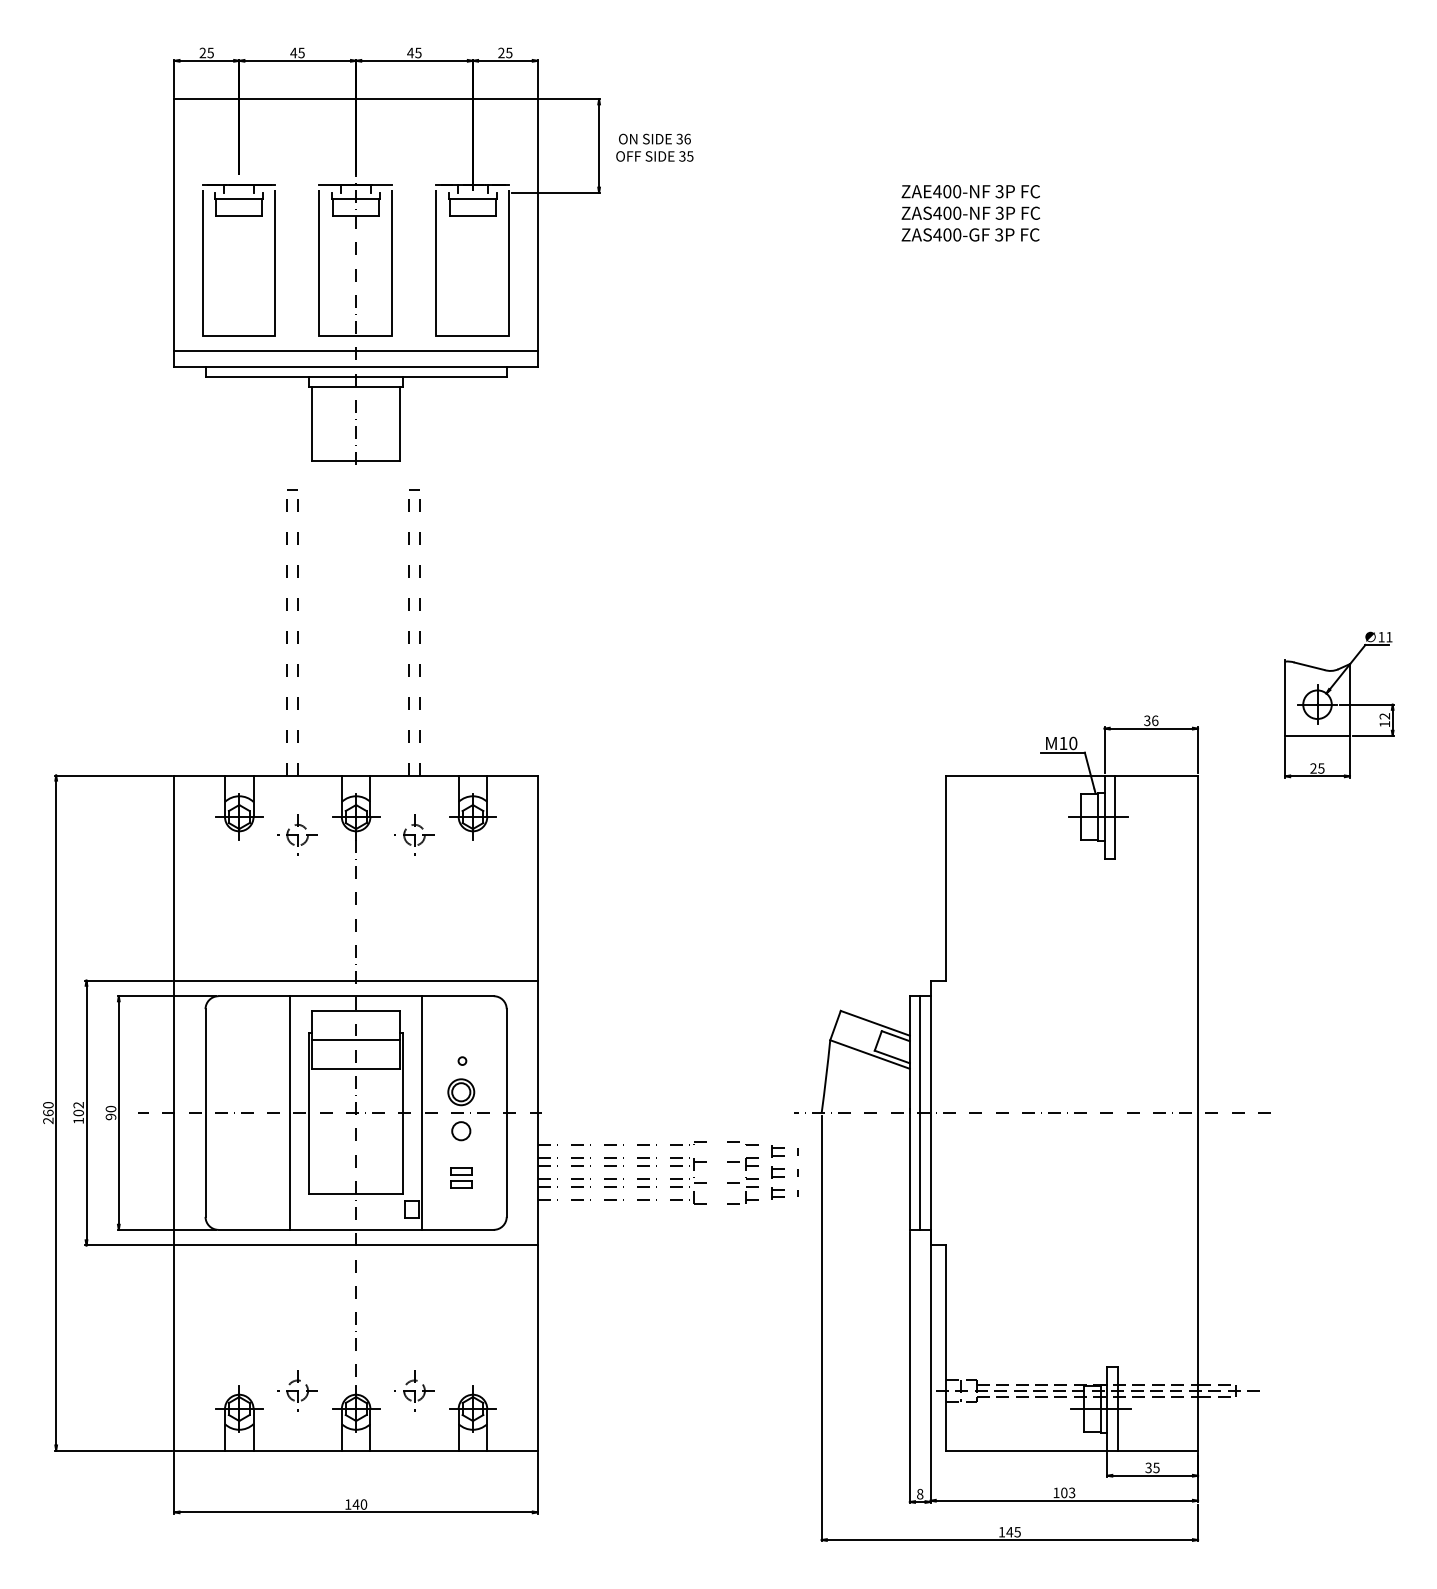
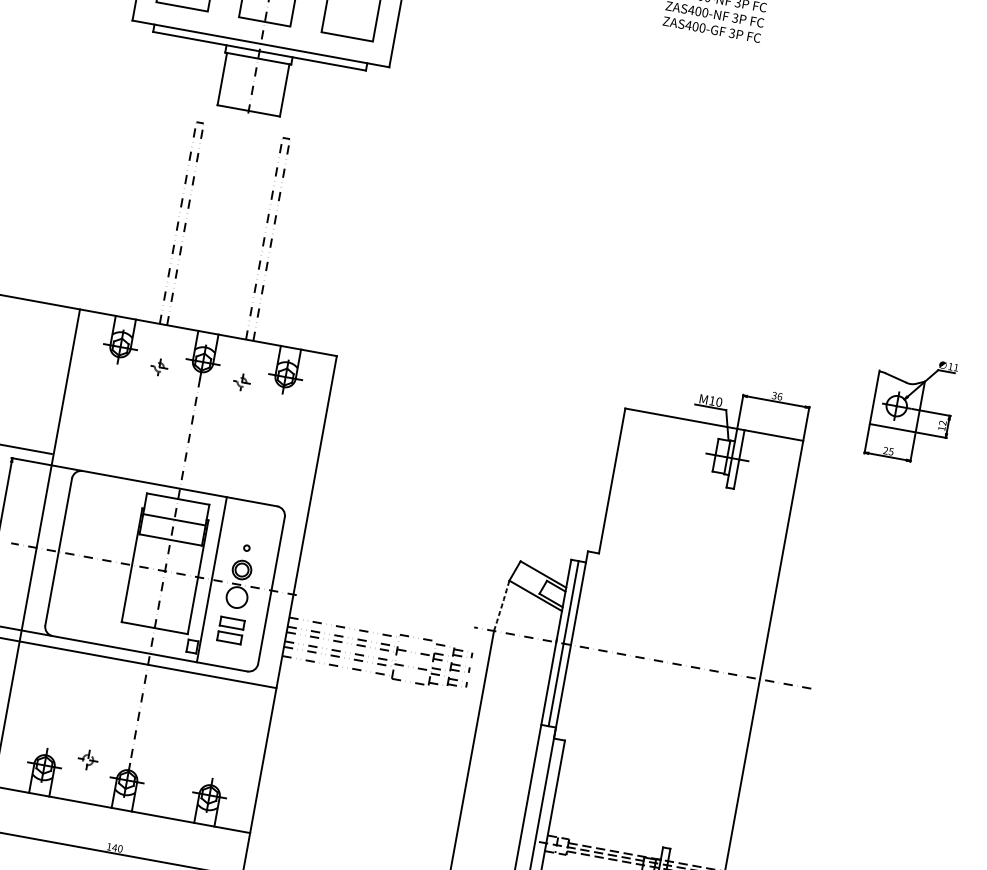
line: (355, 351) -> (262, 33), removed
part: (297, 834) -> (159, 366), size x0.6
part: (414, 834) -> (242, 381), size x0.6
line: (355, 980) -> (181, 477), removed
arc: (826, 1076) -> (502, 605), solid -> dashed
line: (289, 1112) -> (118, 562), removed
circle: (461, 1131) -> (237, 597), size x1.6
part: (461, 1177) -> (231, 630), size x1.6
part: (297, 1390) -> (88, 759), size x0.7
part: (414, 1390) -> (170, 774), removed

